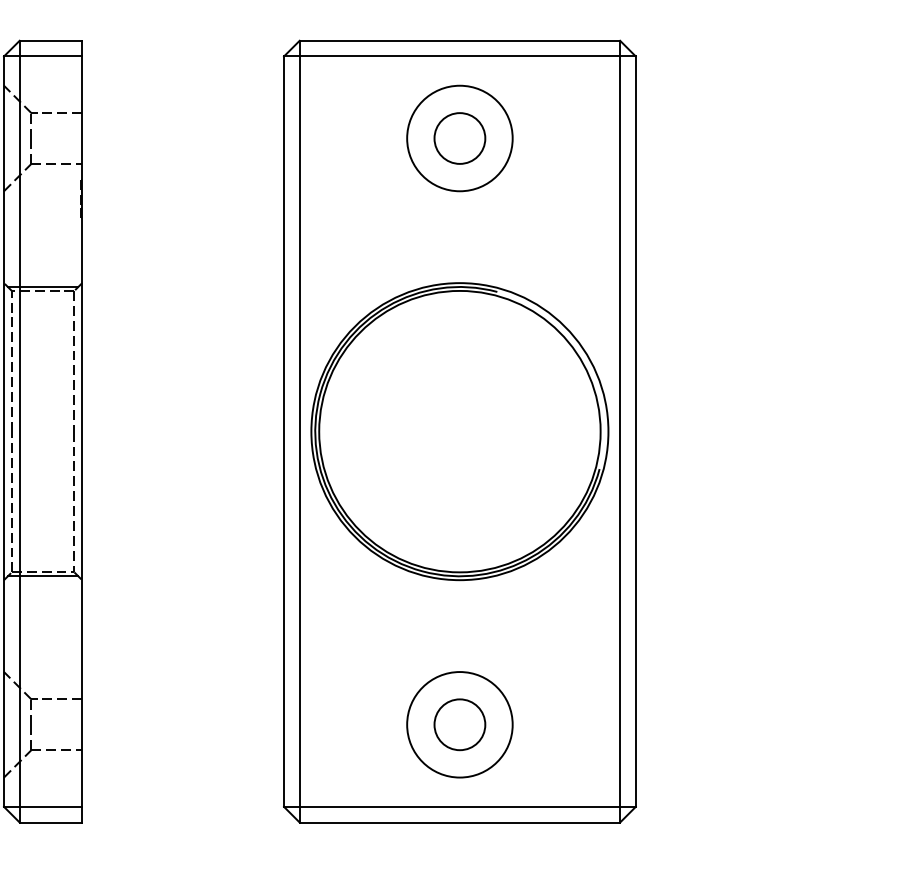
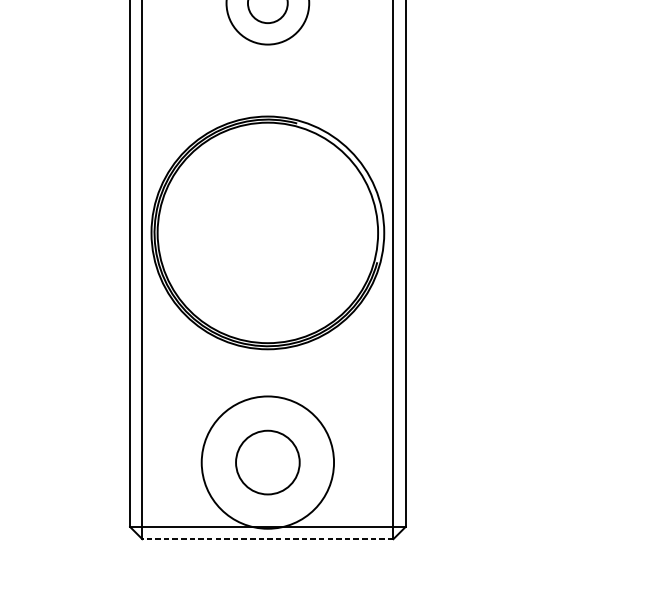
circle: (459, 724) -> (267, 462), size x1.6
circle: (459, 724) -> (267, 462), size x1.6
line: (459, 822) -> (267, 539), solid -> dashed

